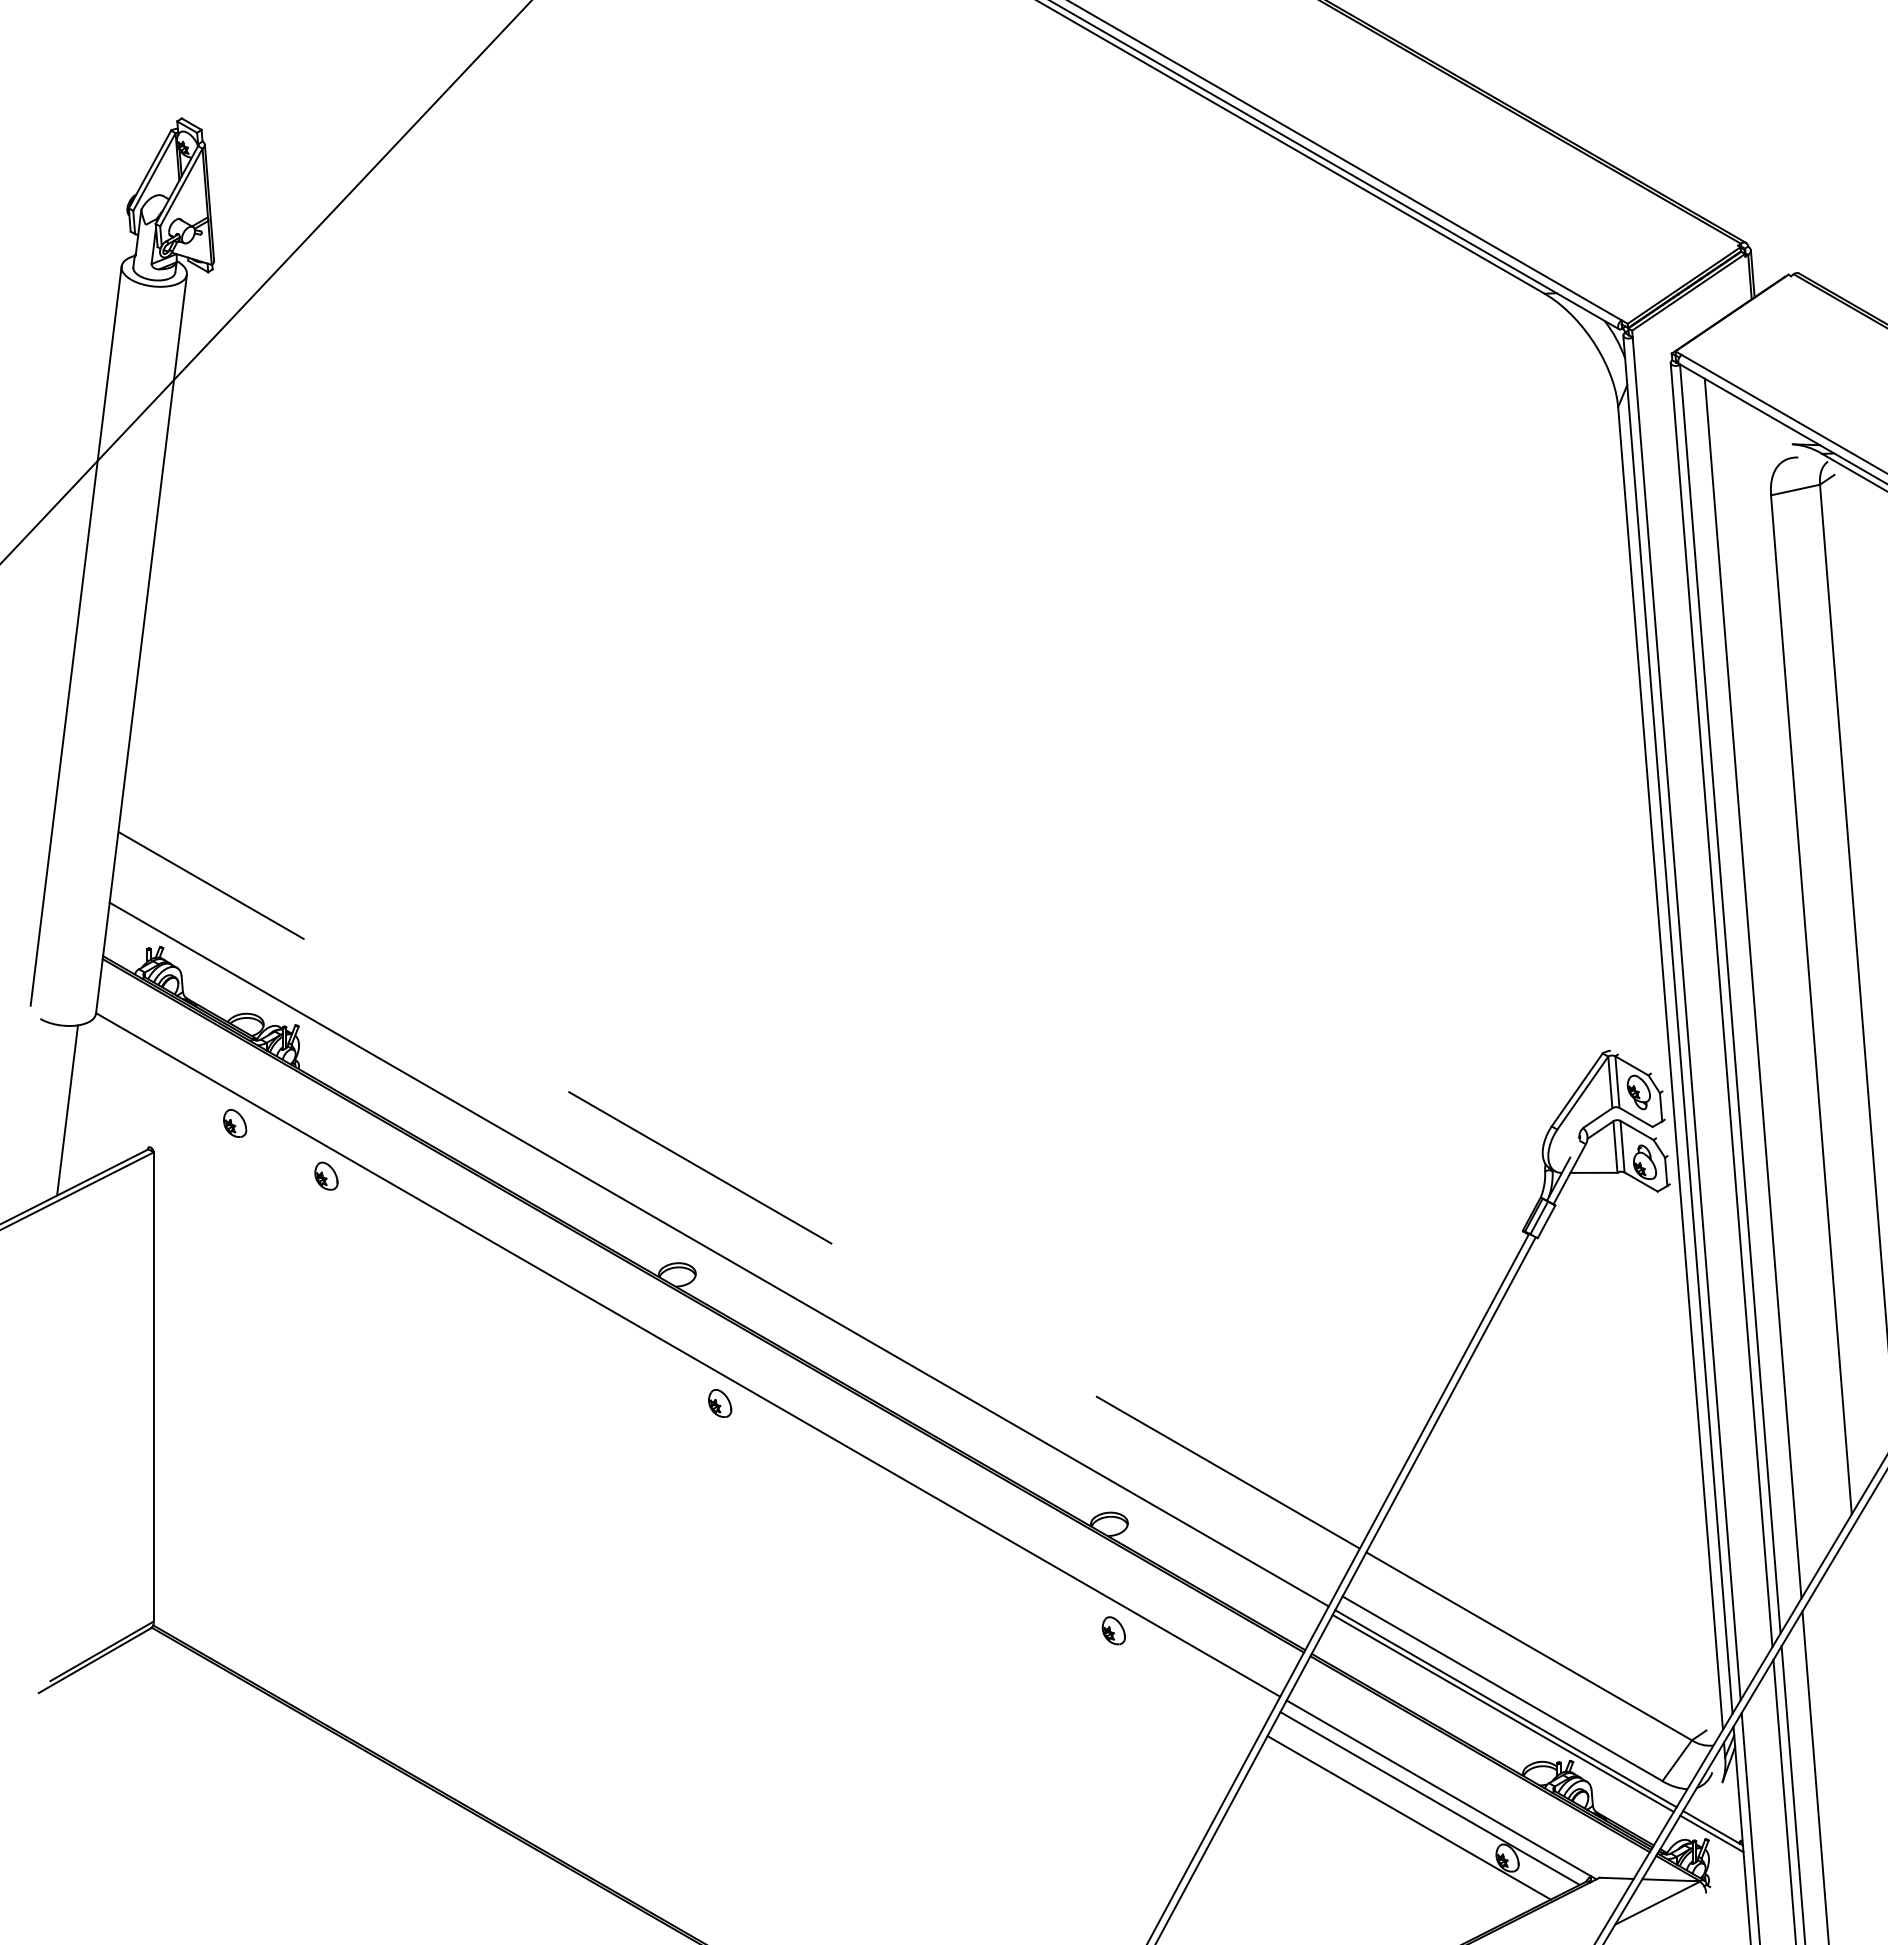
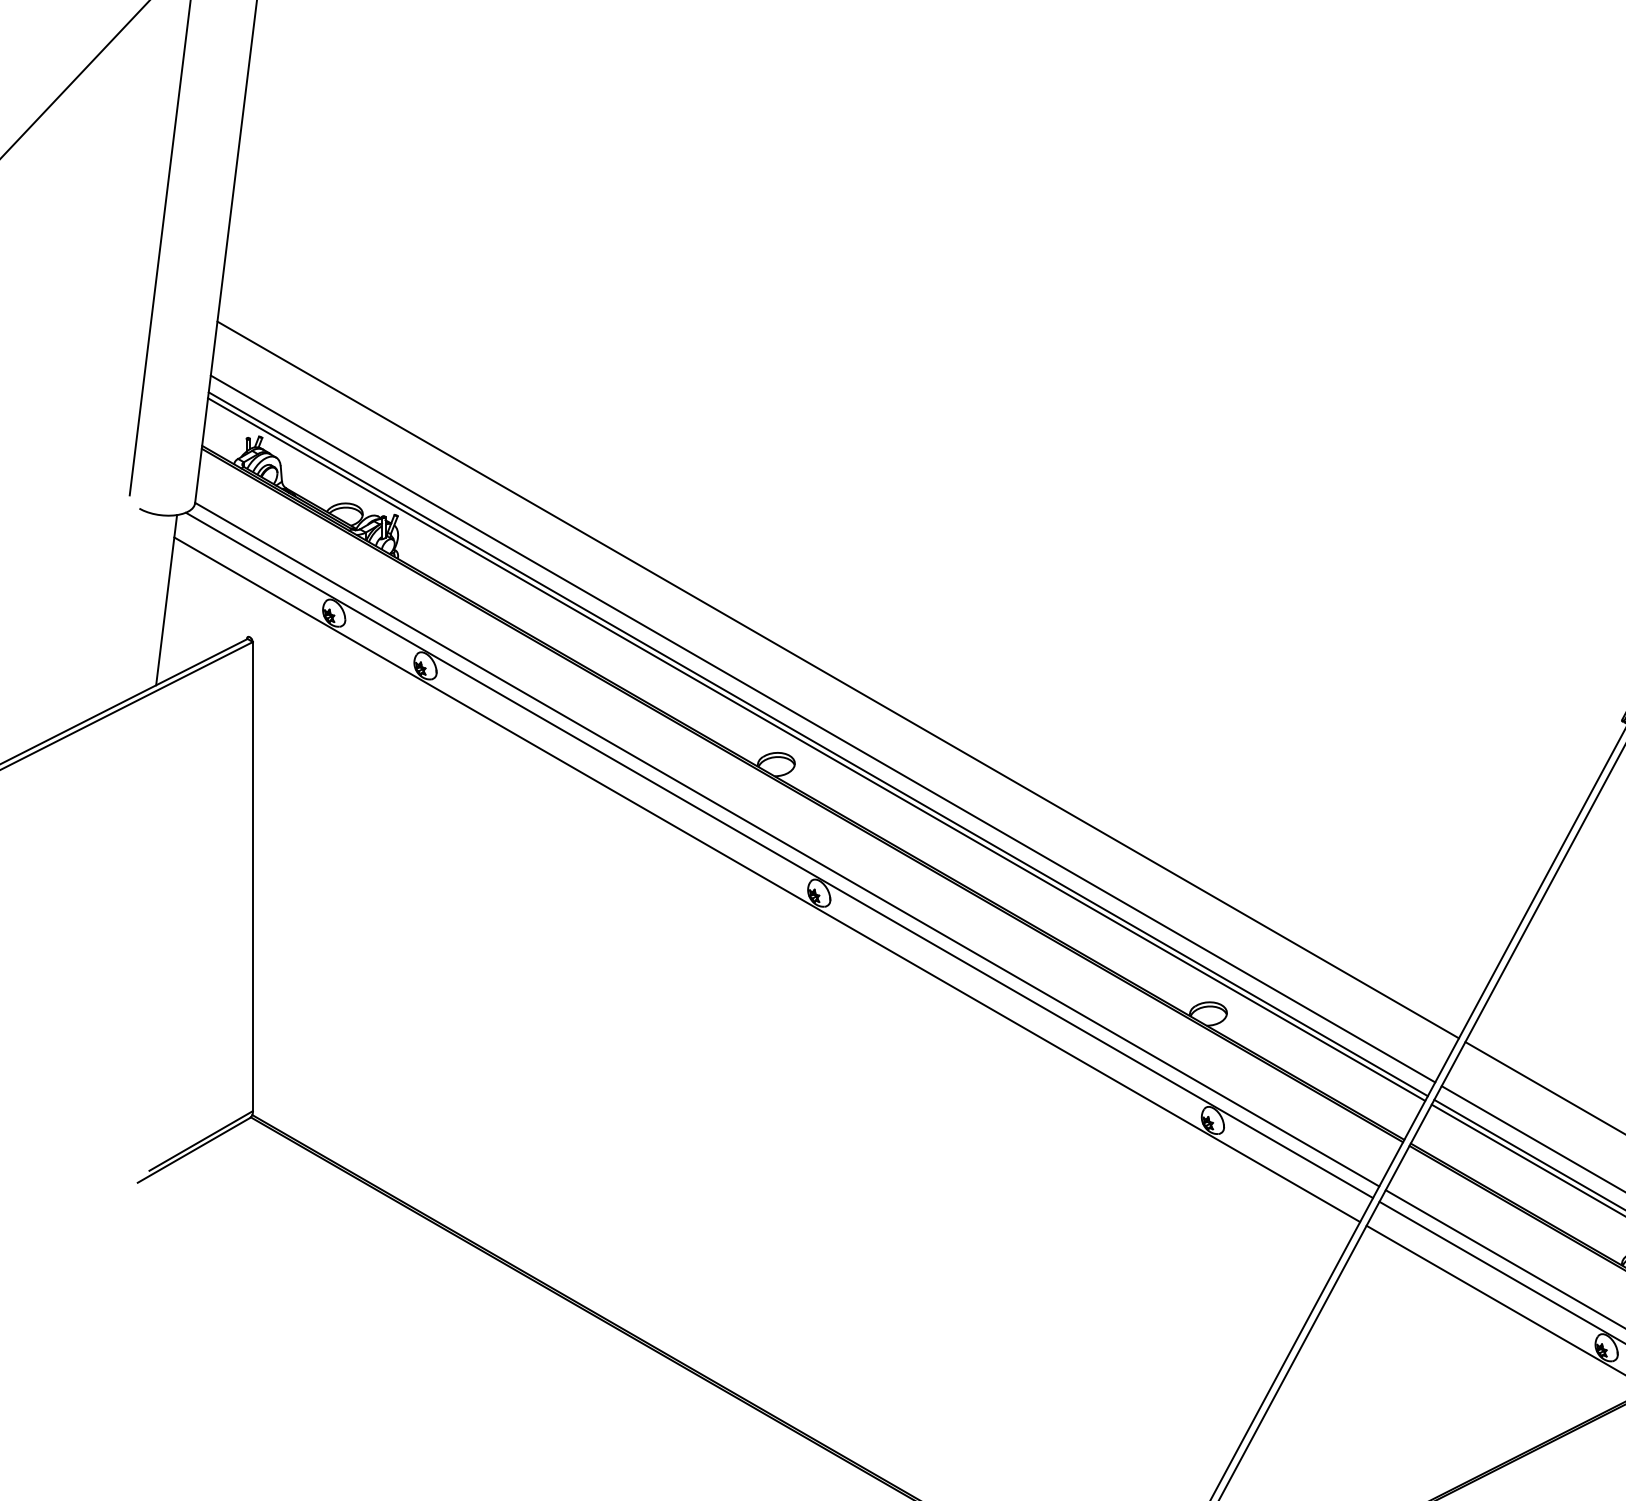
line: (739, 1190) -> (838, 680), dashed -> solid
line: (723, 1238) -> (822, 728), added
line: (717, 1259) -> (816, 749), added
line: (679, 1365) -> (778, 855), added
line: (668, 1389) -> (767, 879), added

